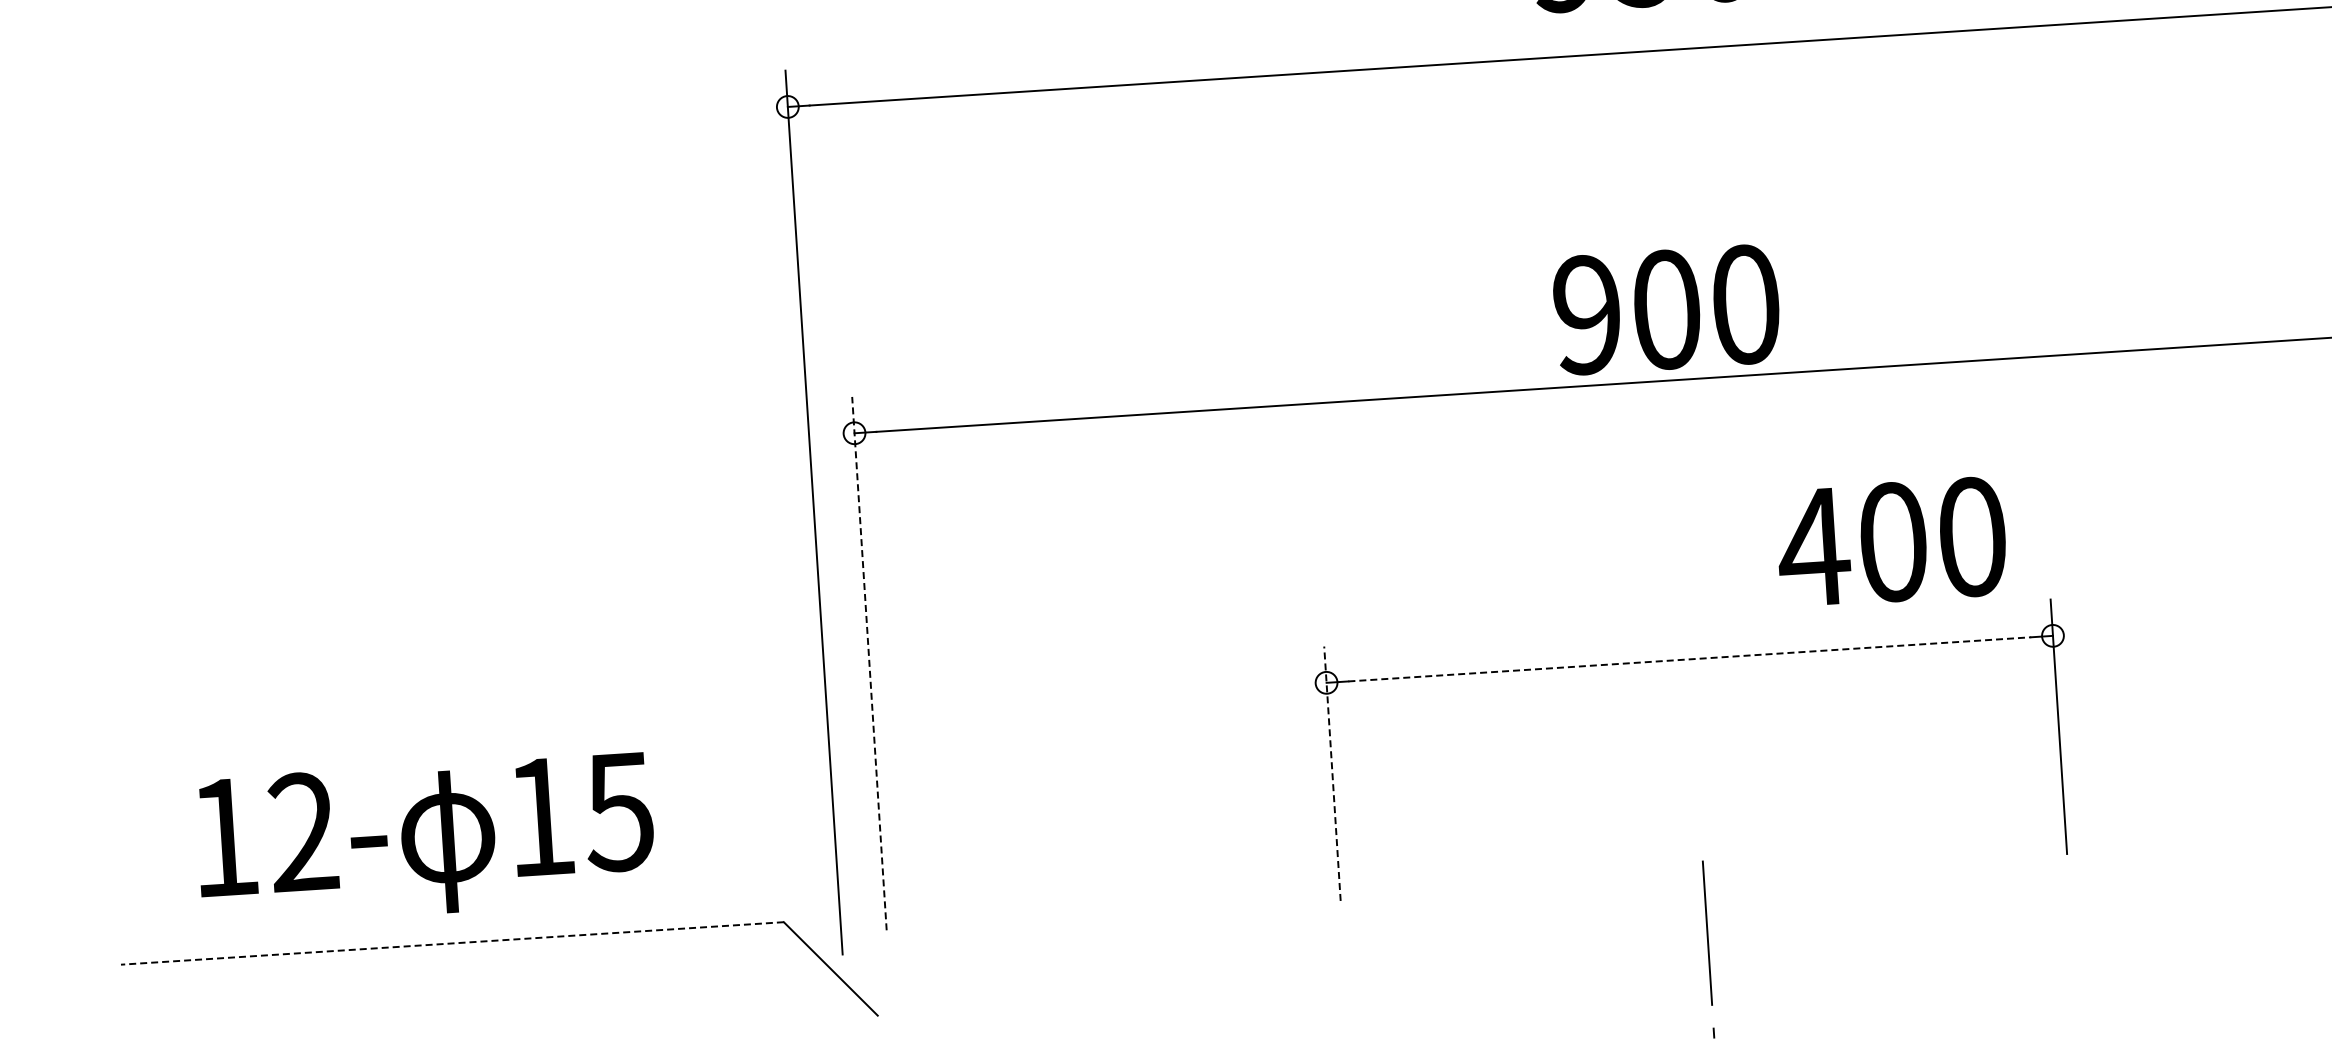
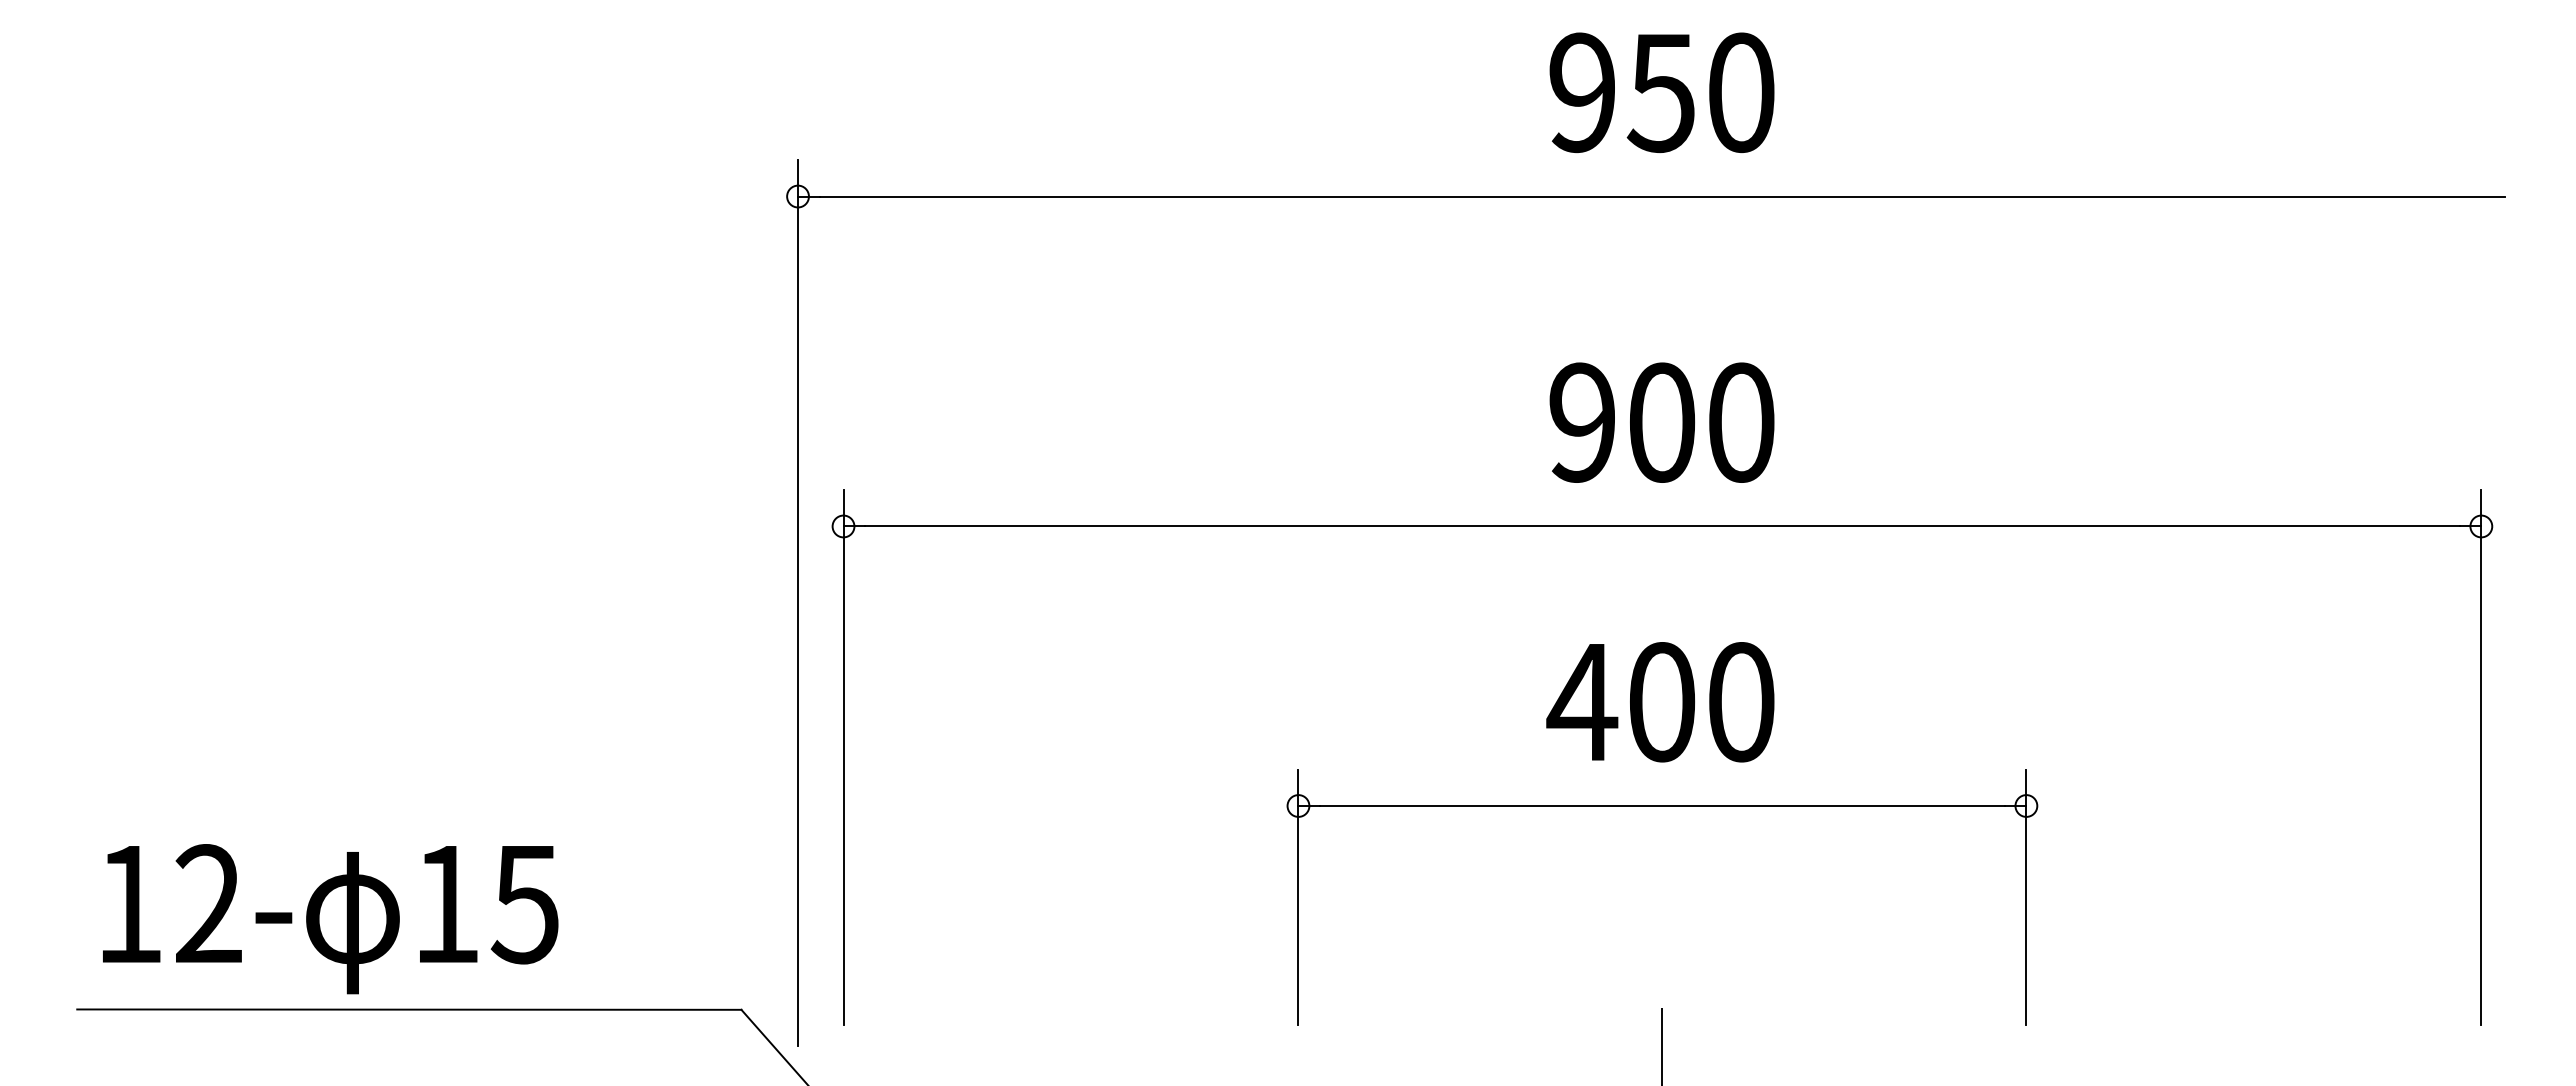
text: (1666, 309) -> (1661, 422), moved
text: (1891, 542) -> (1660, 702), moved
line: (1689, 659) -> (1662, 806), dashed -> solid
line: (869, 662) -> (843, 756), dashed -> solid
line: (1332, 773) -> (1298, 896), dashed -> solid
text: (425, 839) -> (330, 919), moved
line: (451, 943) -> (408, 1009), dashed -> solid

